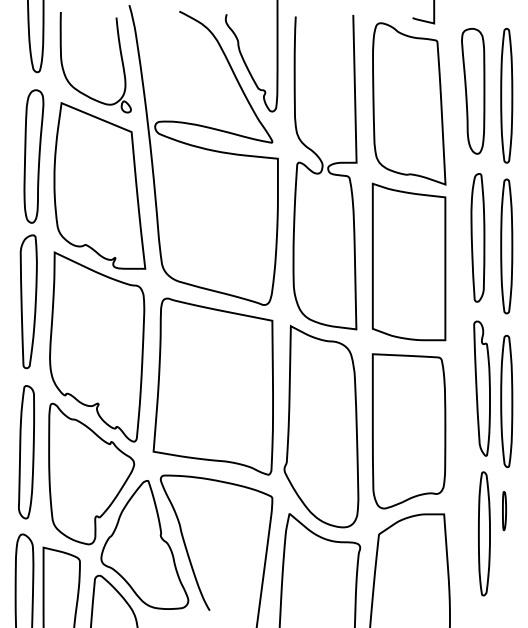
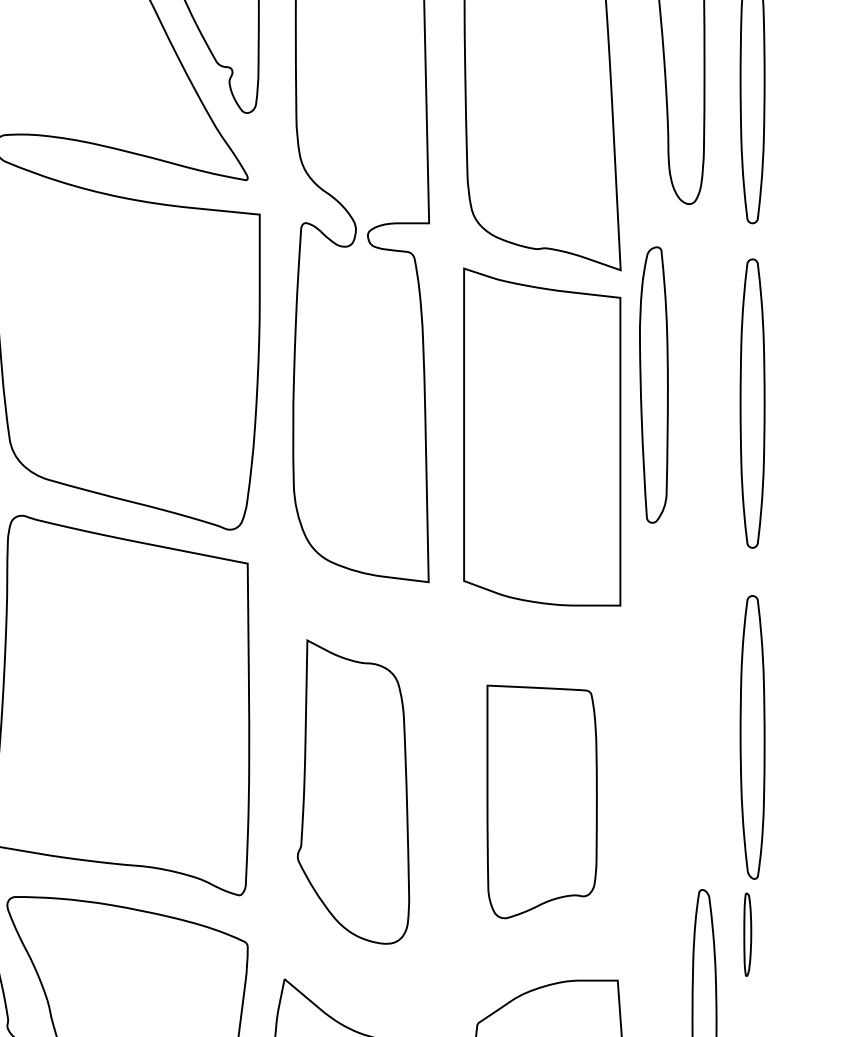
part: (477, 237) -> (652, 384), moved
part: (481, 388) -> (698, 709), removed
part: (321, 426) -> (353, 791), size x0.7
part: (408, 431) -> (540, 802), size x0.7
line: (503, 510) -> (745, 933), moved

